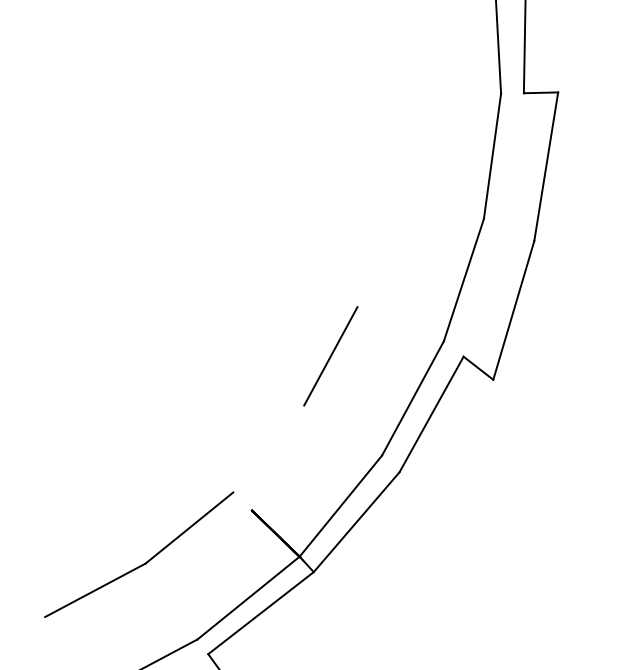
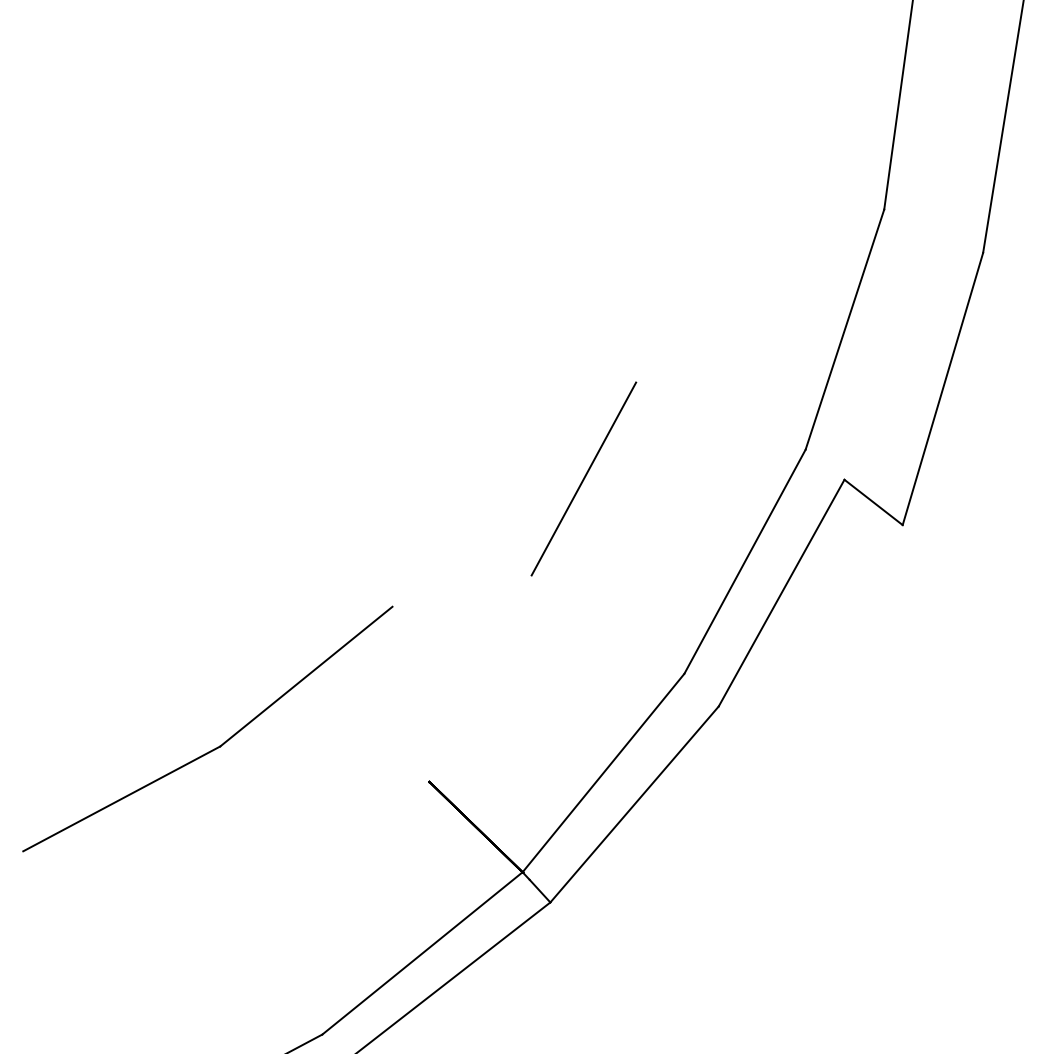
part: (143, 563) -> (216, 746), moved

